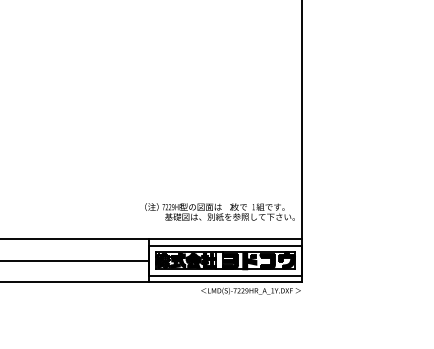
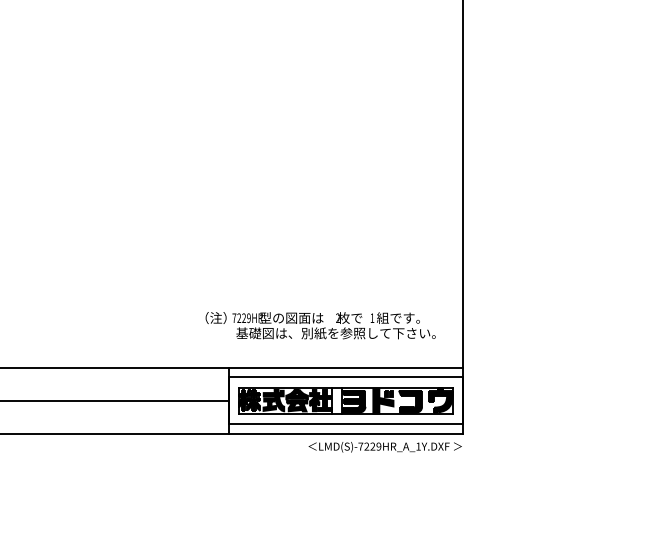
text: (219, 211) -> (319, 324), moved

